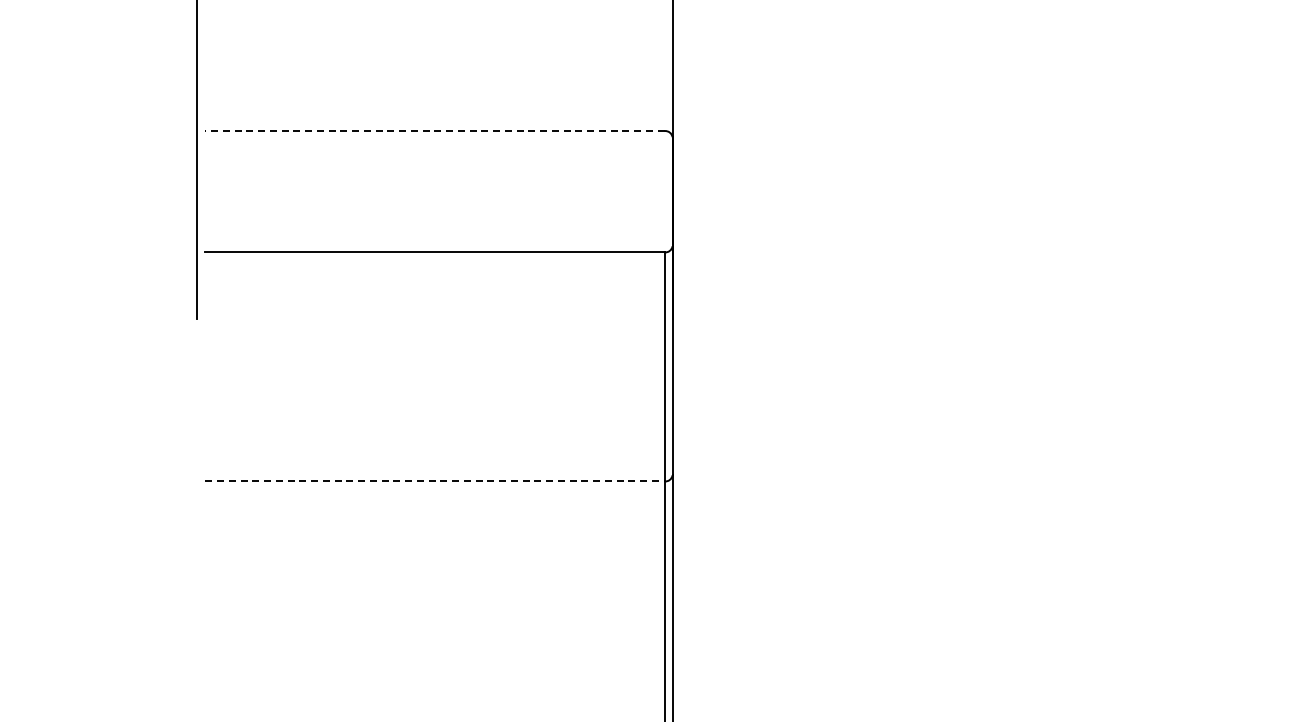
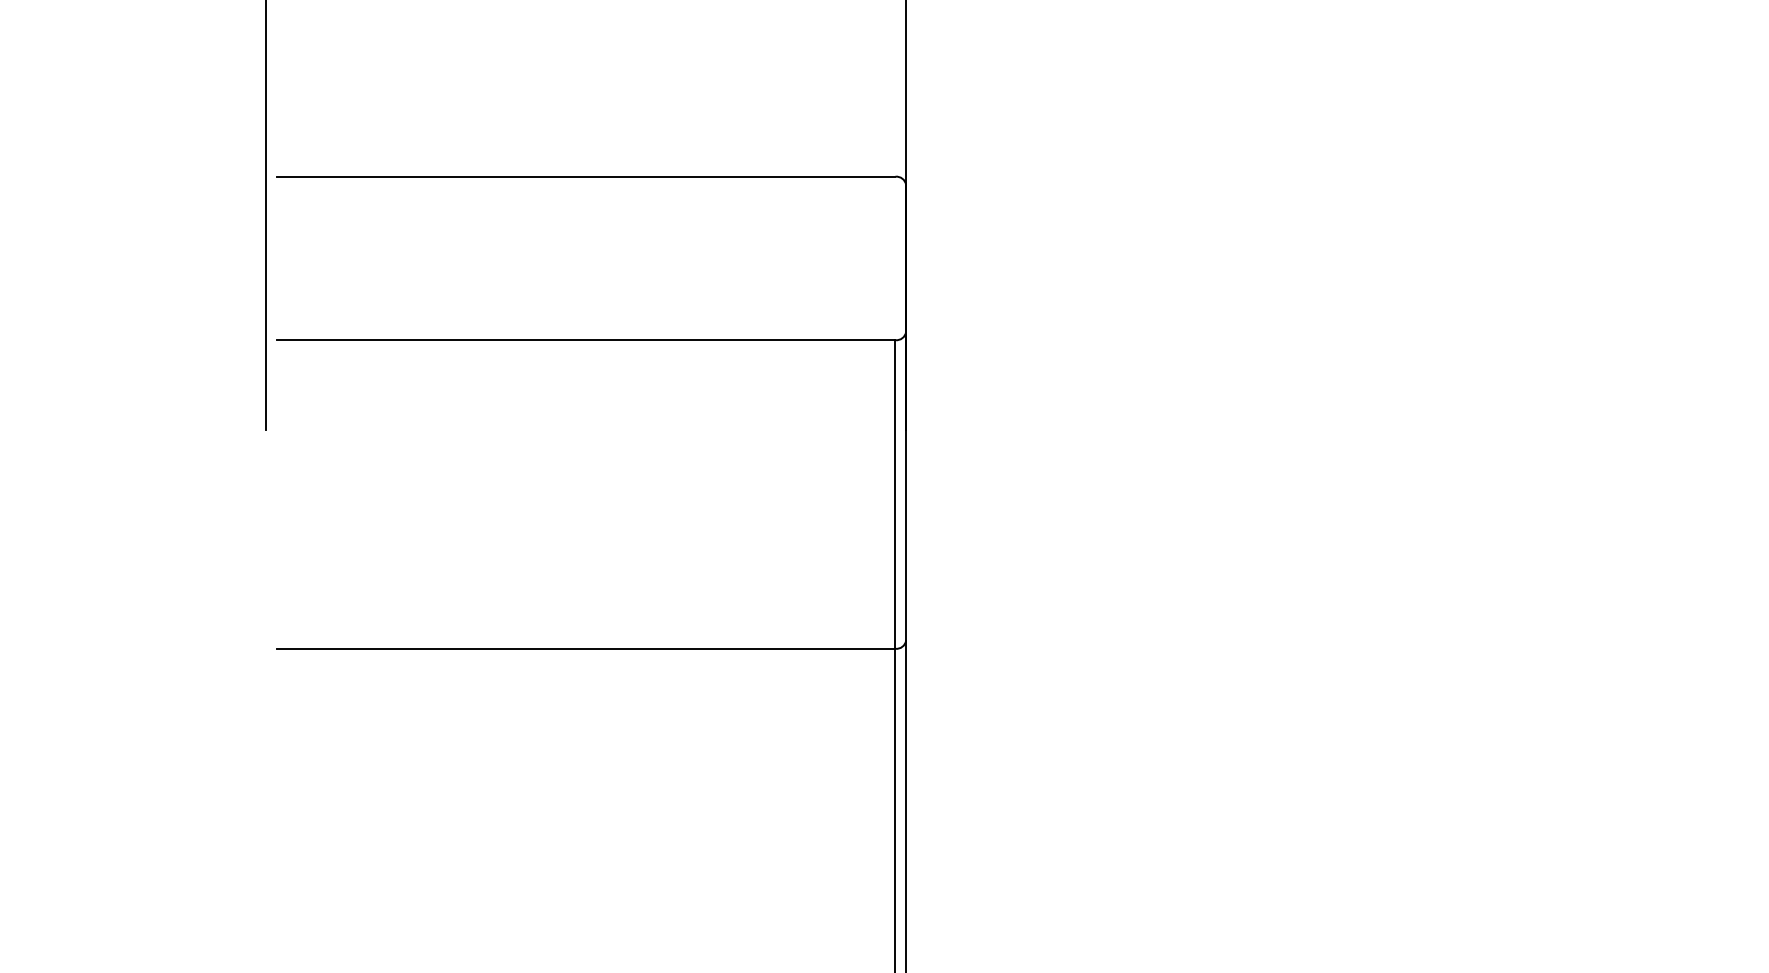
line: (434, 131) -> (585, 177), dashed -> solid
line: (434, 481) -> (585, 648), dashed -> solid

